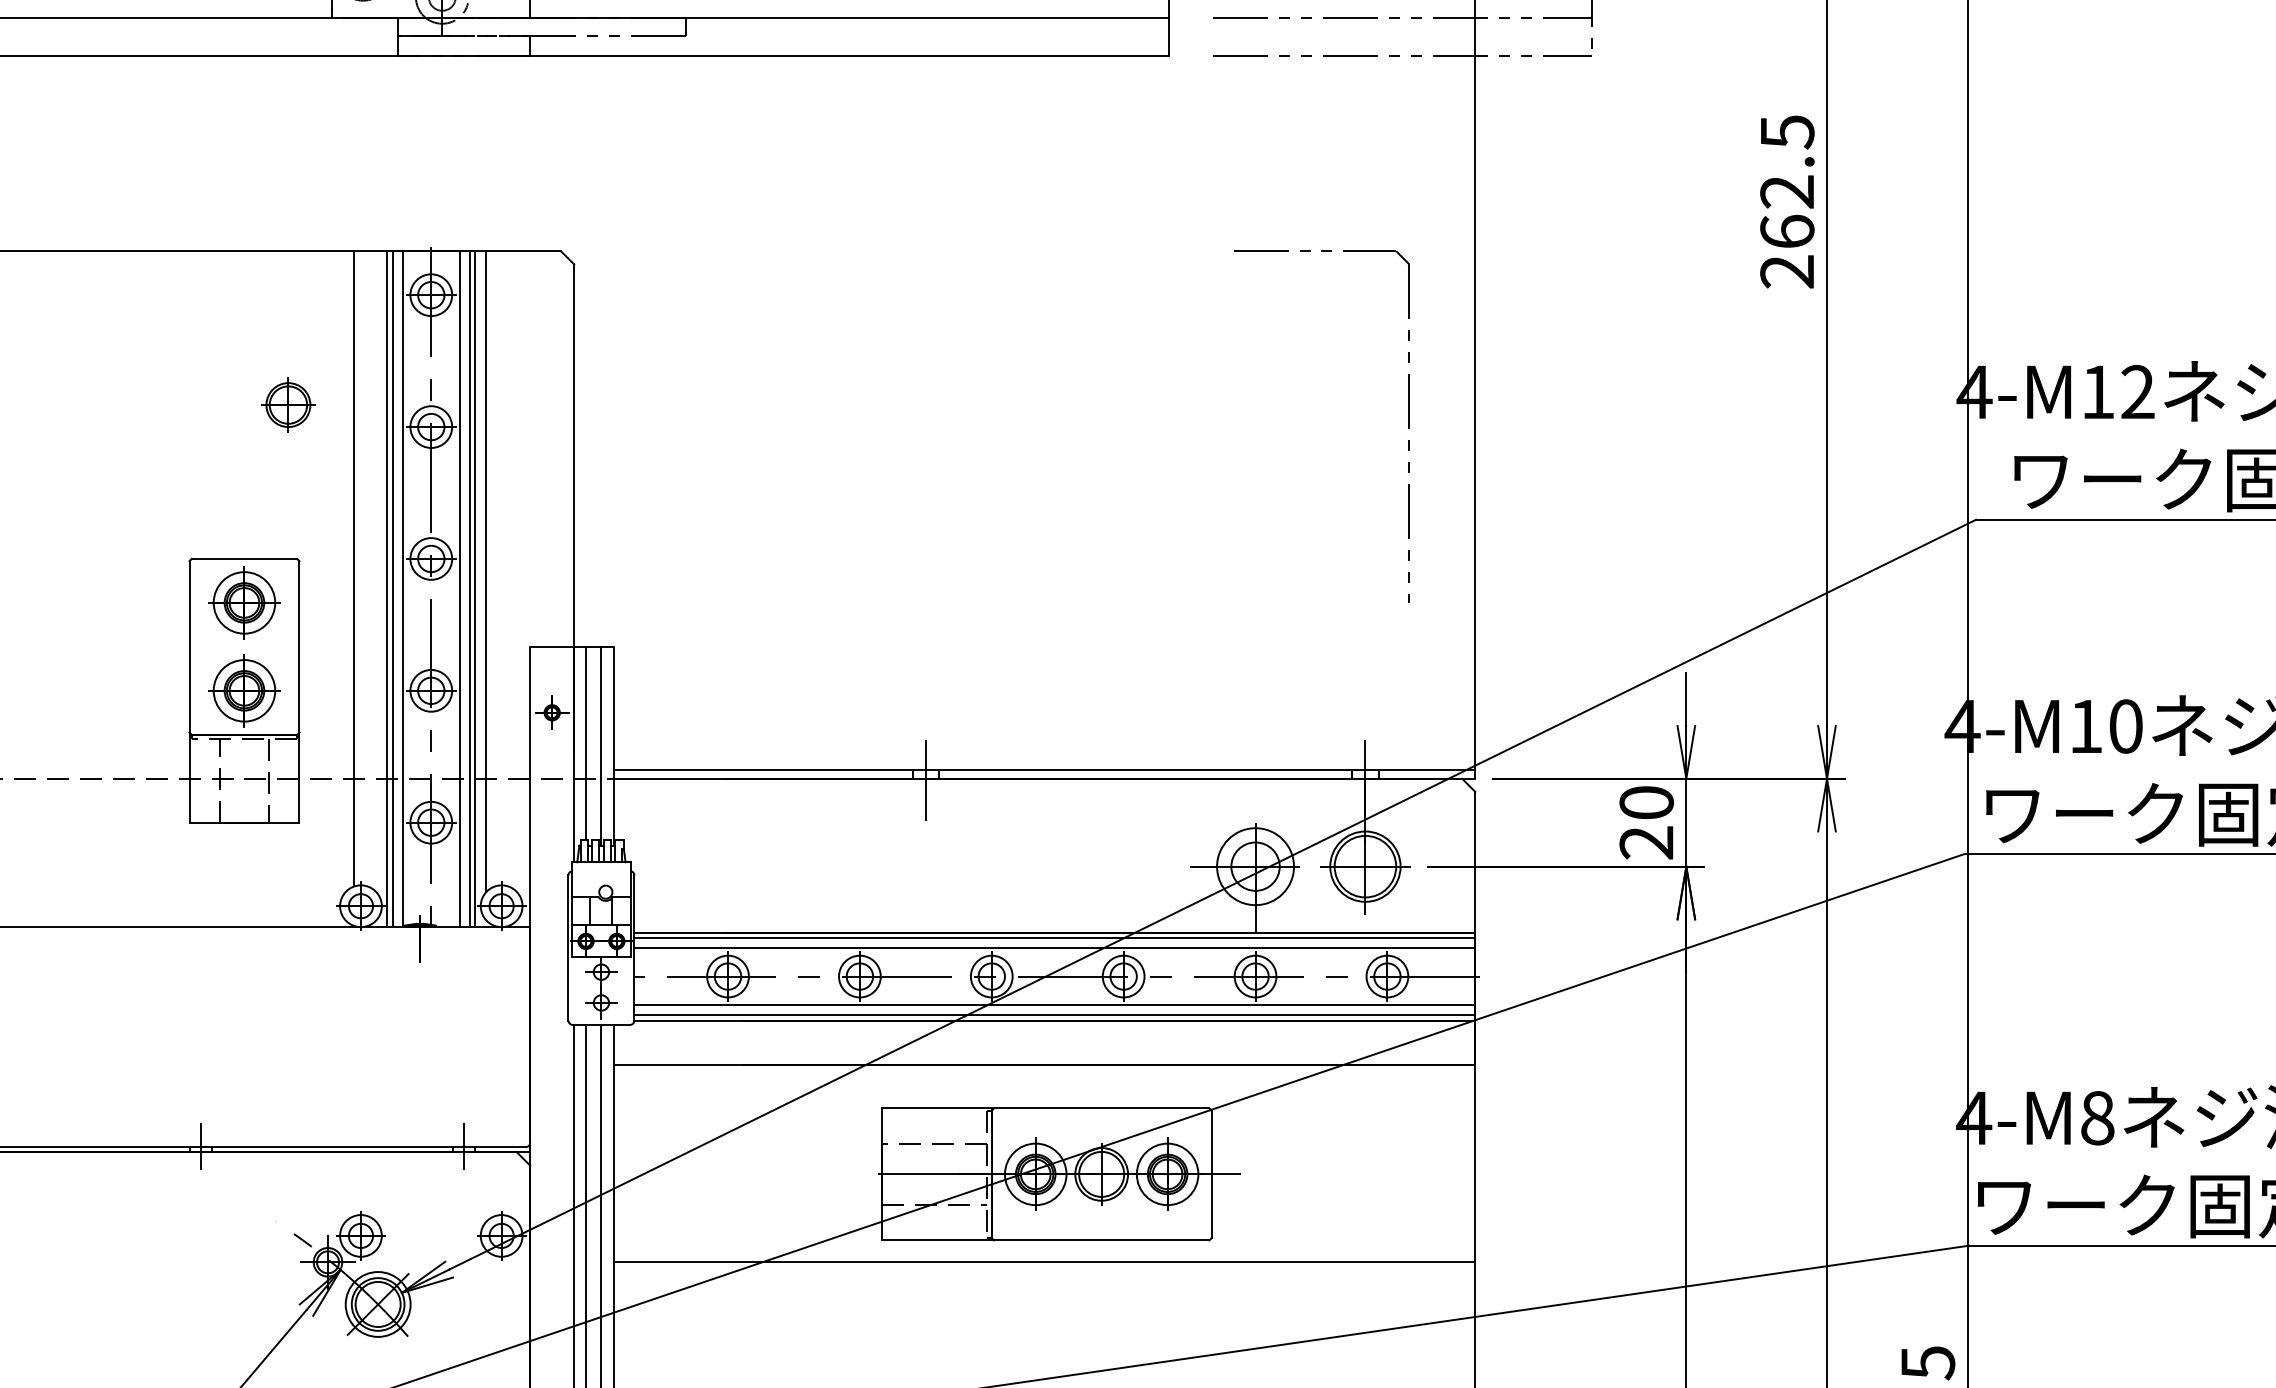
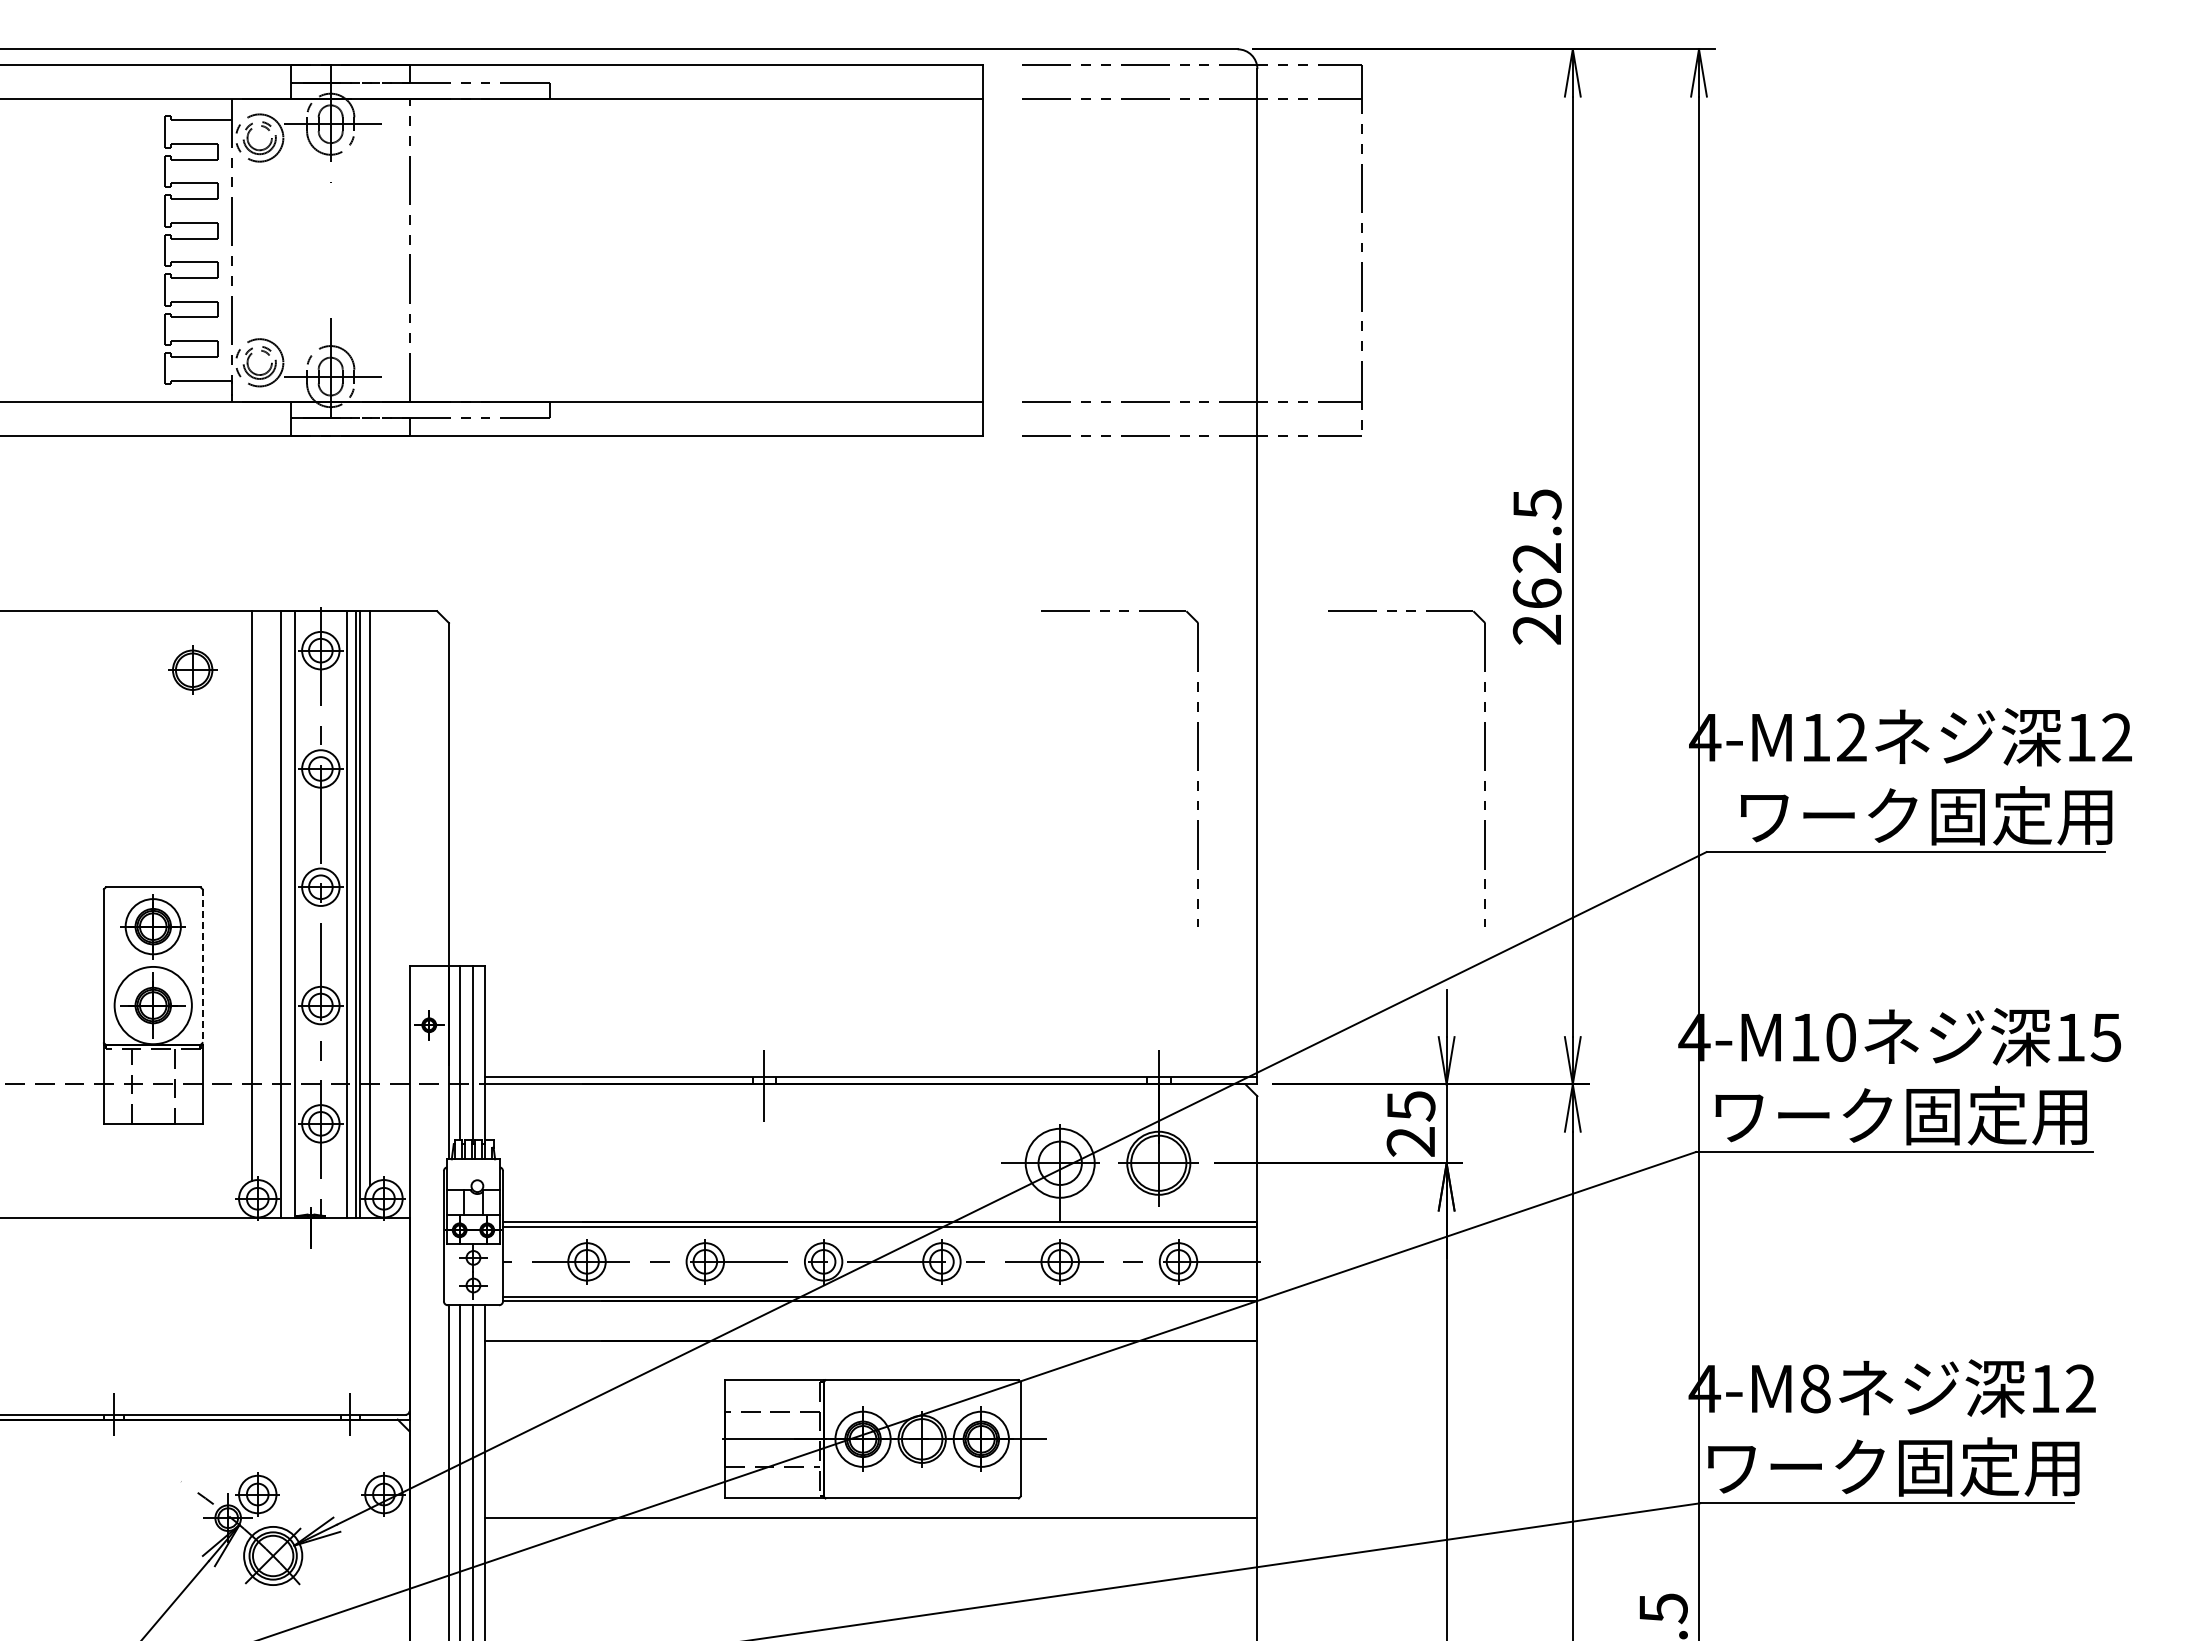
part: (288, 404) -> (192, 669), moved
part: (1728, 426) -> (1484, 768), added
line: (393, 589) -> (286, 914), removed
line: (299, 647) -> (202, 966), solid -> dashed
circle: (243, 690) -> (152, 1005), size x1.4
text: (1646, 803) -> (1410, 1106), 20 -> 25
line: (1055, 948) -> (880, 1236), removed
line: (1055, 1005) -> (880, 1287), removed

